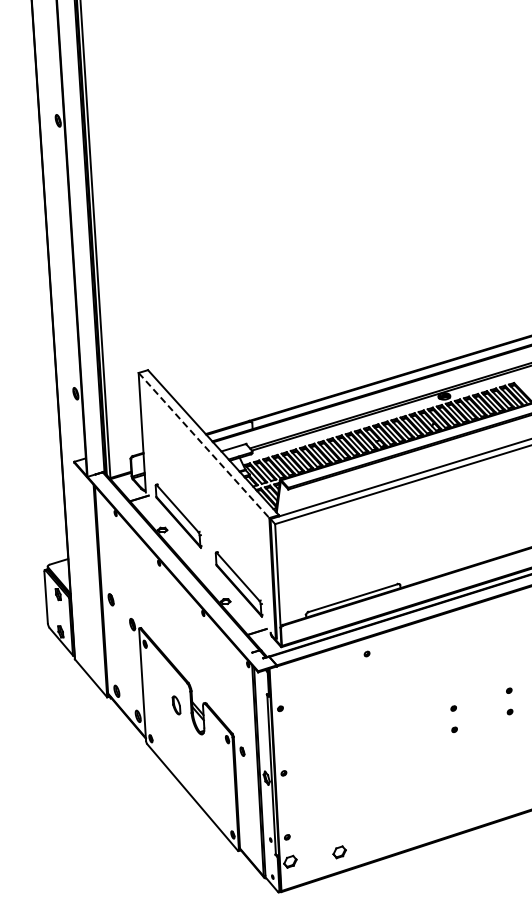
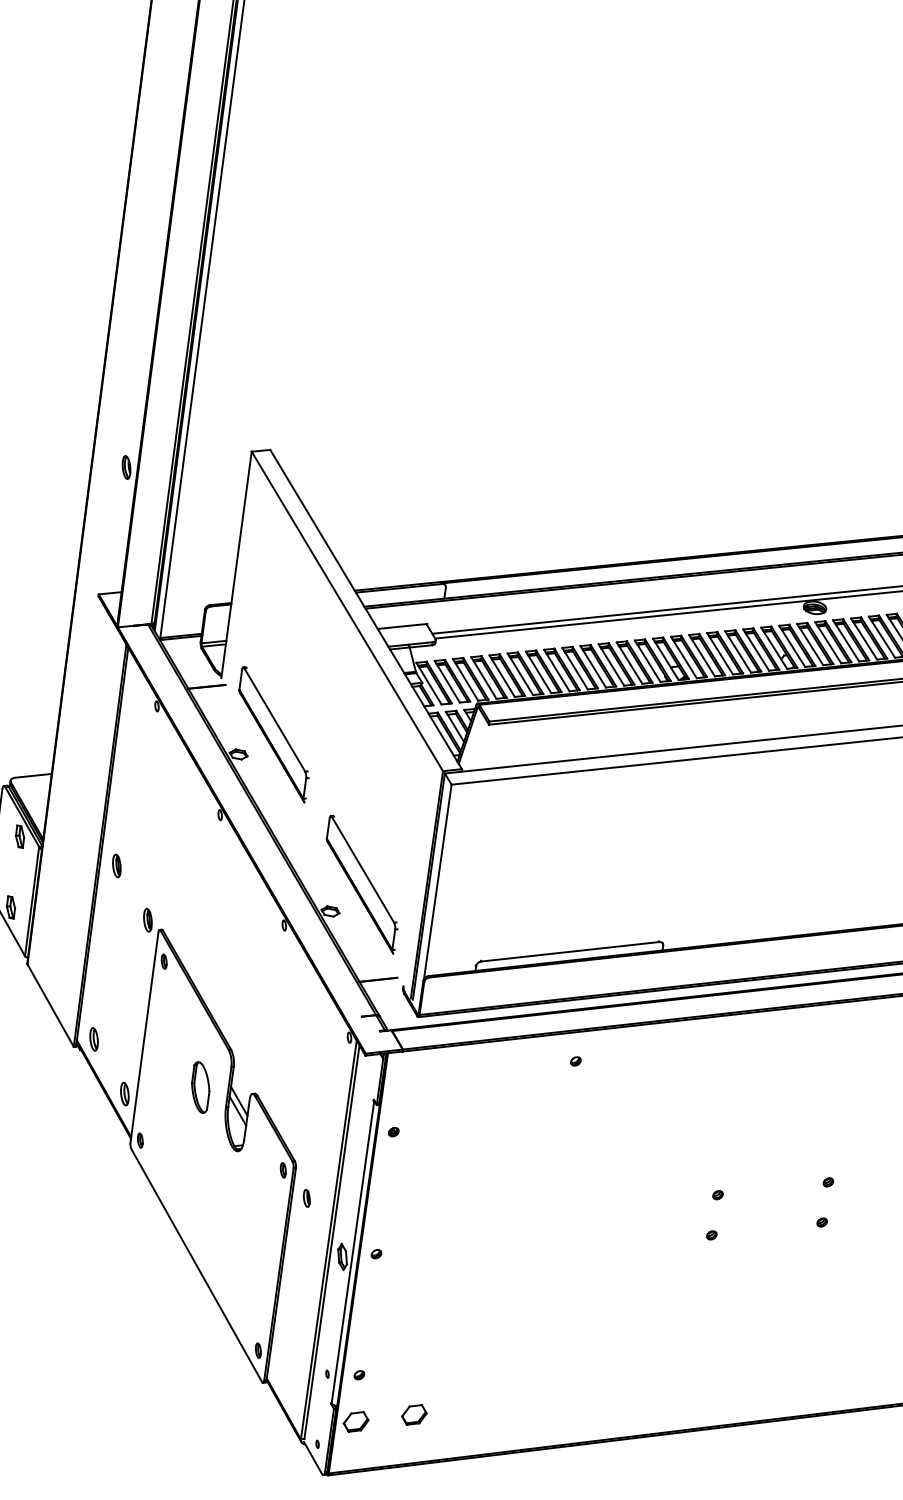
line: (204, 445) -> (348, 611), dashed -> solid
part: (176, 705) -> (200, 1087), size x1.43
part: (339, 852) -> (414, 1415), moved

